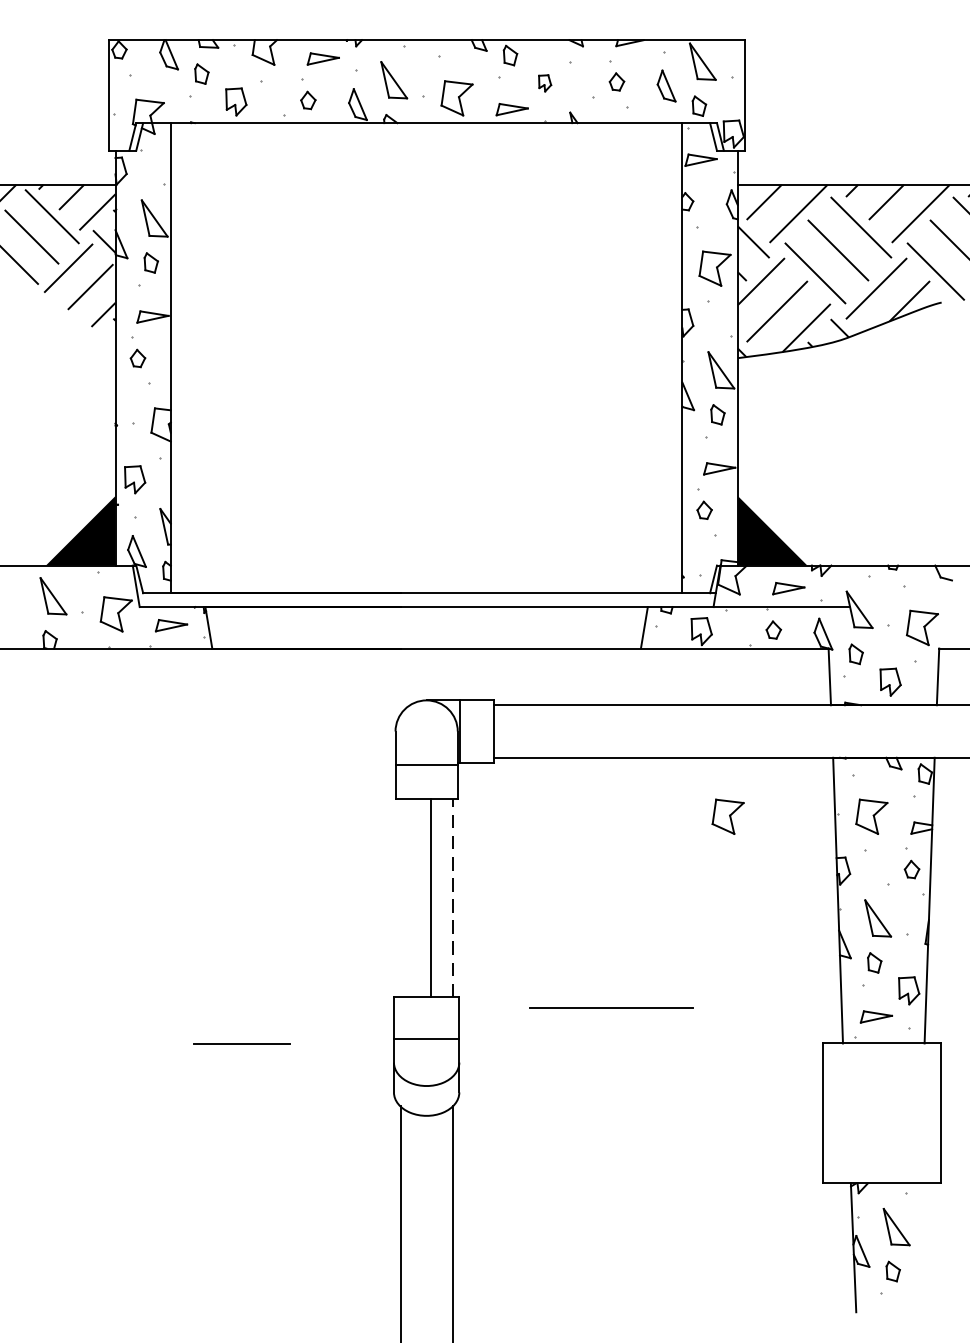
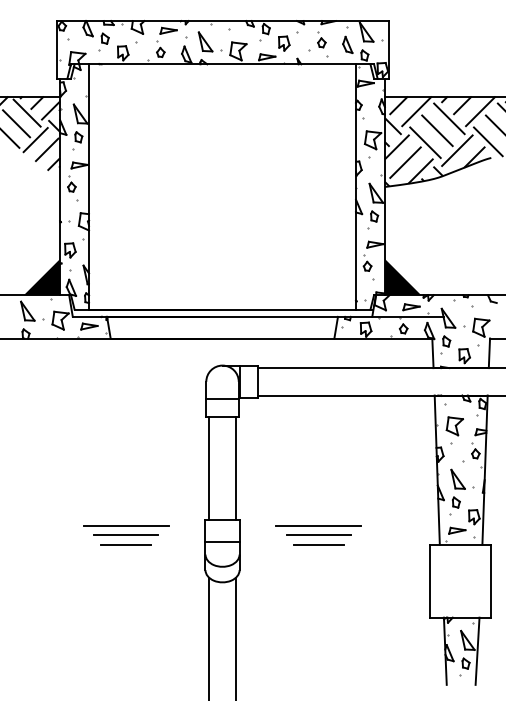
part: (545, 83) -> (284, 43), size x1.67
part: (727, 817) -> (379, 426), removed
line: (430, 897) -> (208, 468), moved
line: (453, 897) -> (236, 468), dashed -> solid
line: (240, 1008) -> (125, 526), added
line: (240, 1025) -> (125, 535), added
line: (610, 1025) -> (318, 535), added
line: (610, 1043) -> (318, 544), added
line: (915, 1246) -> (477, 650), added

